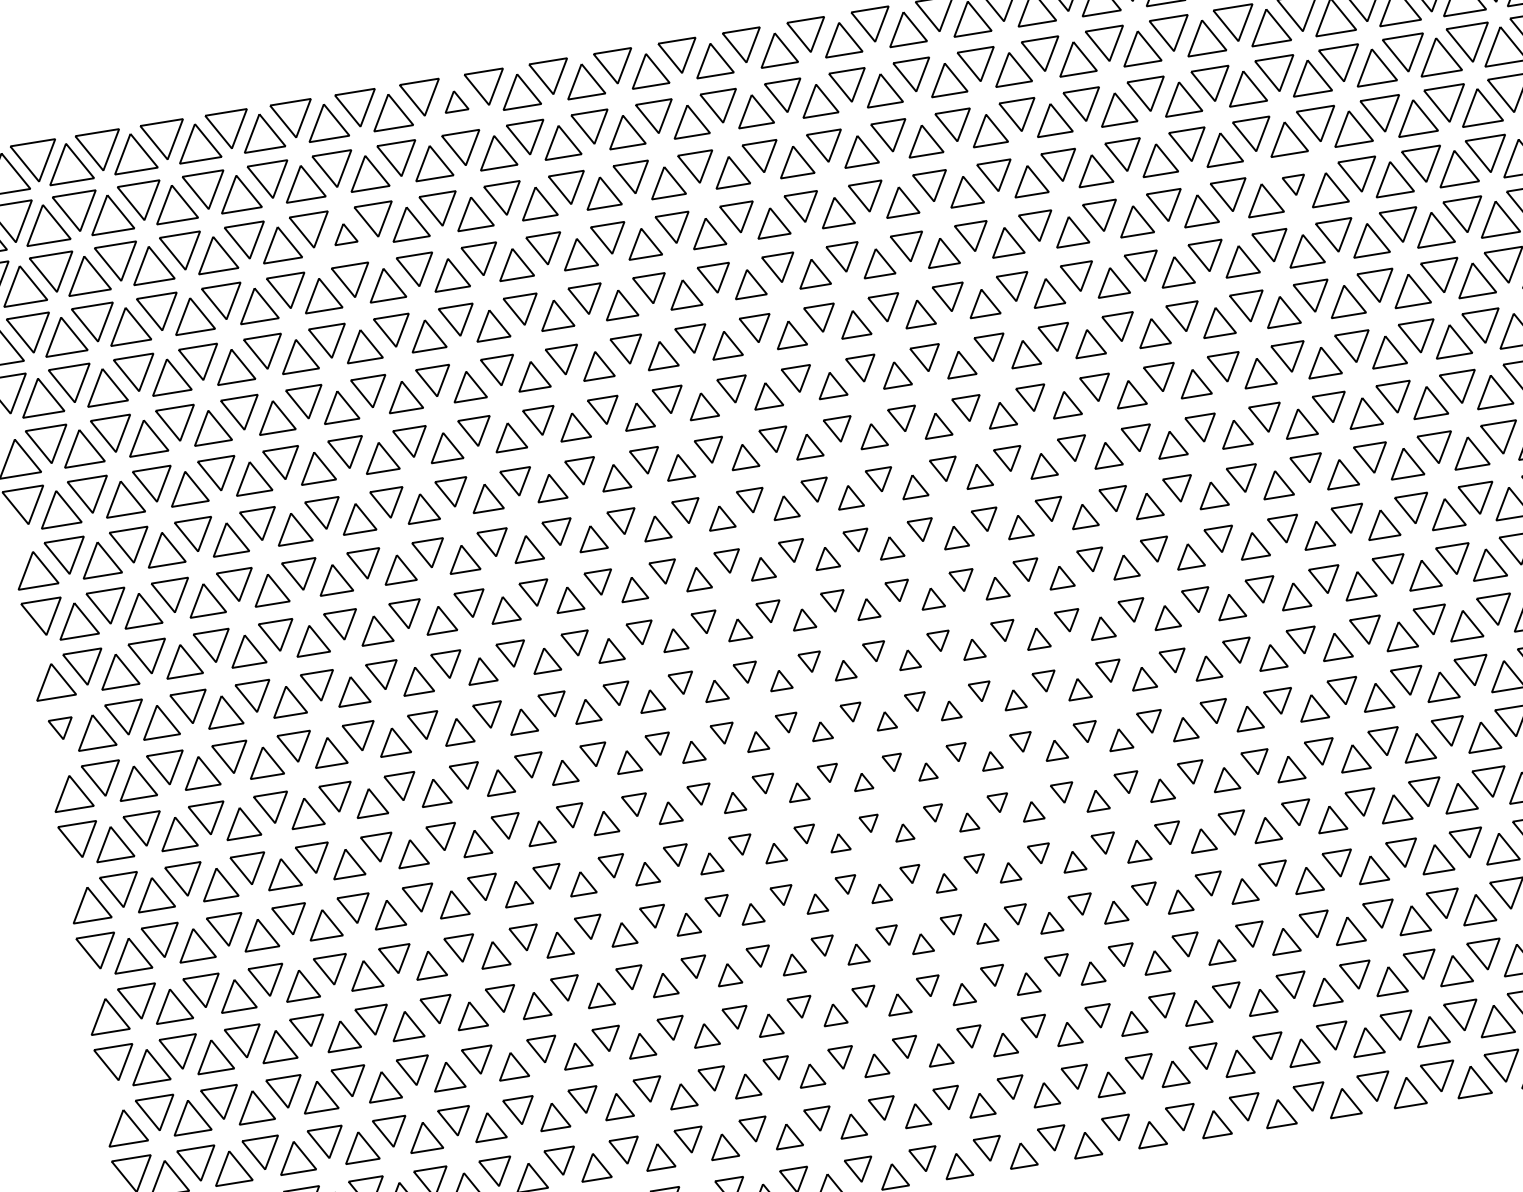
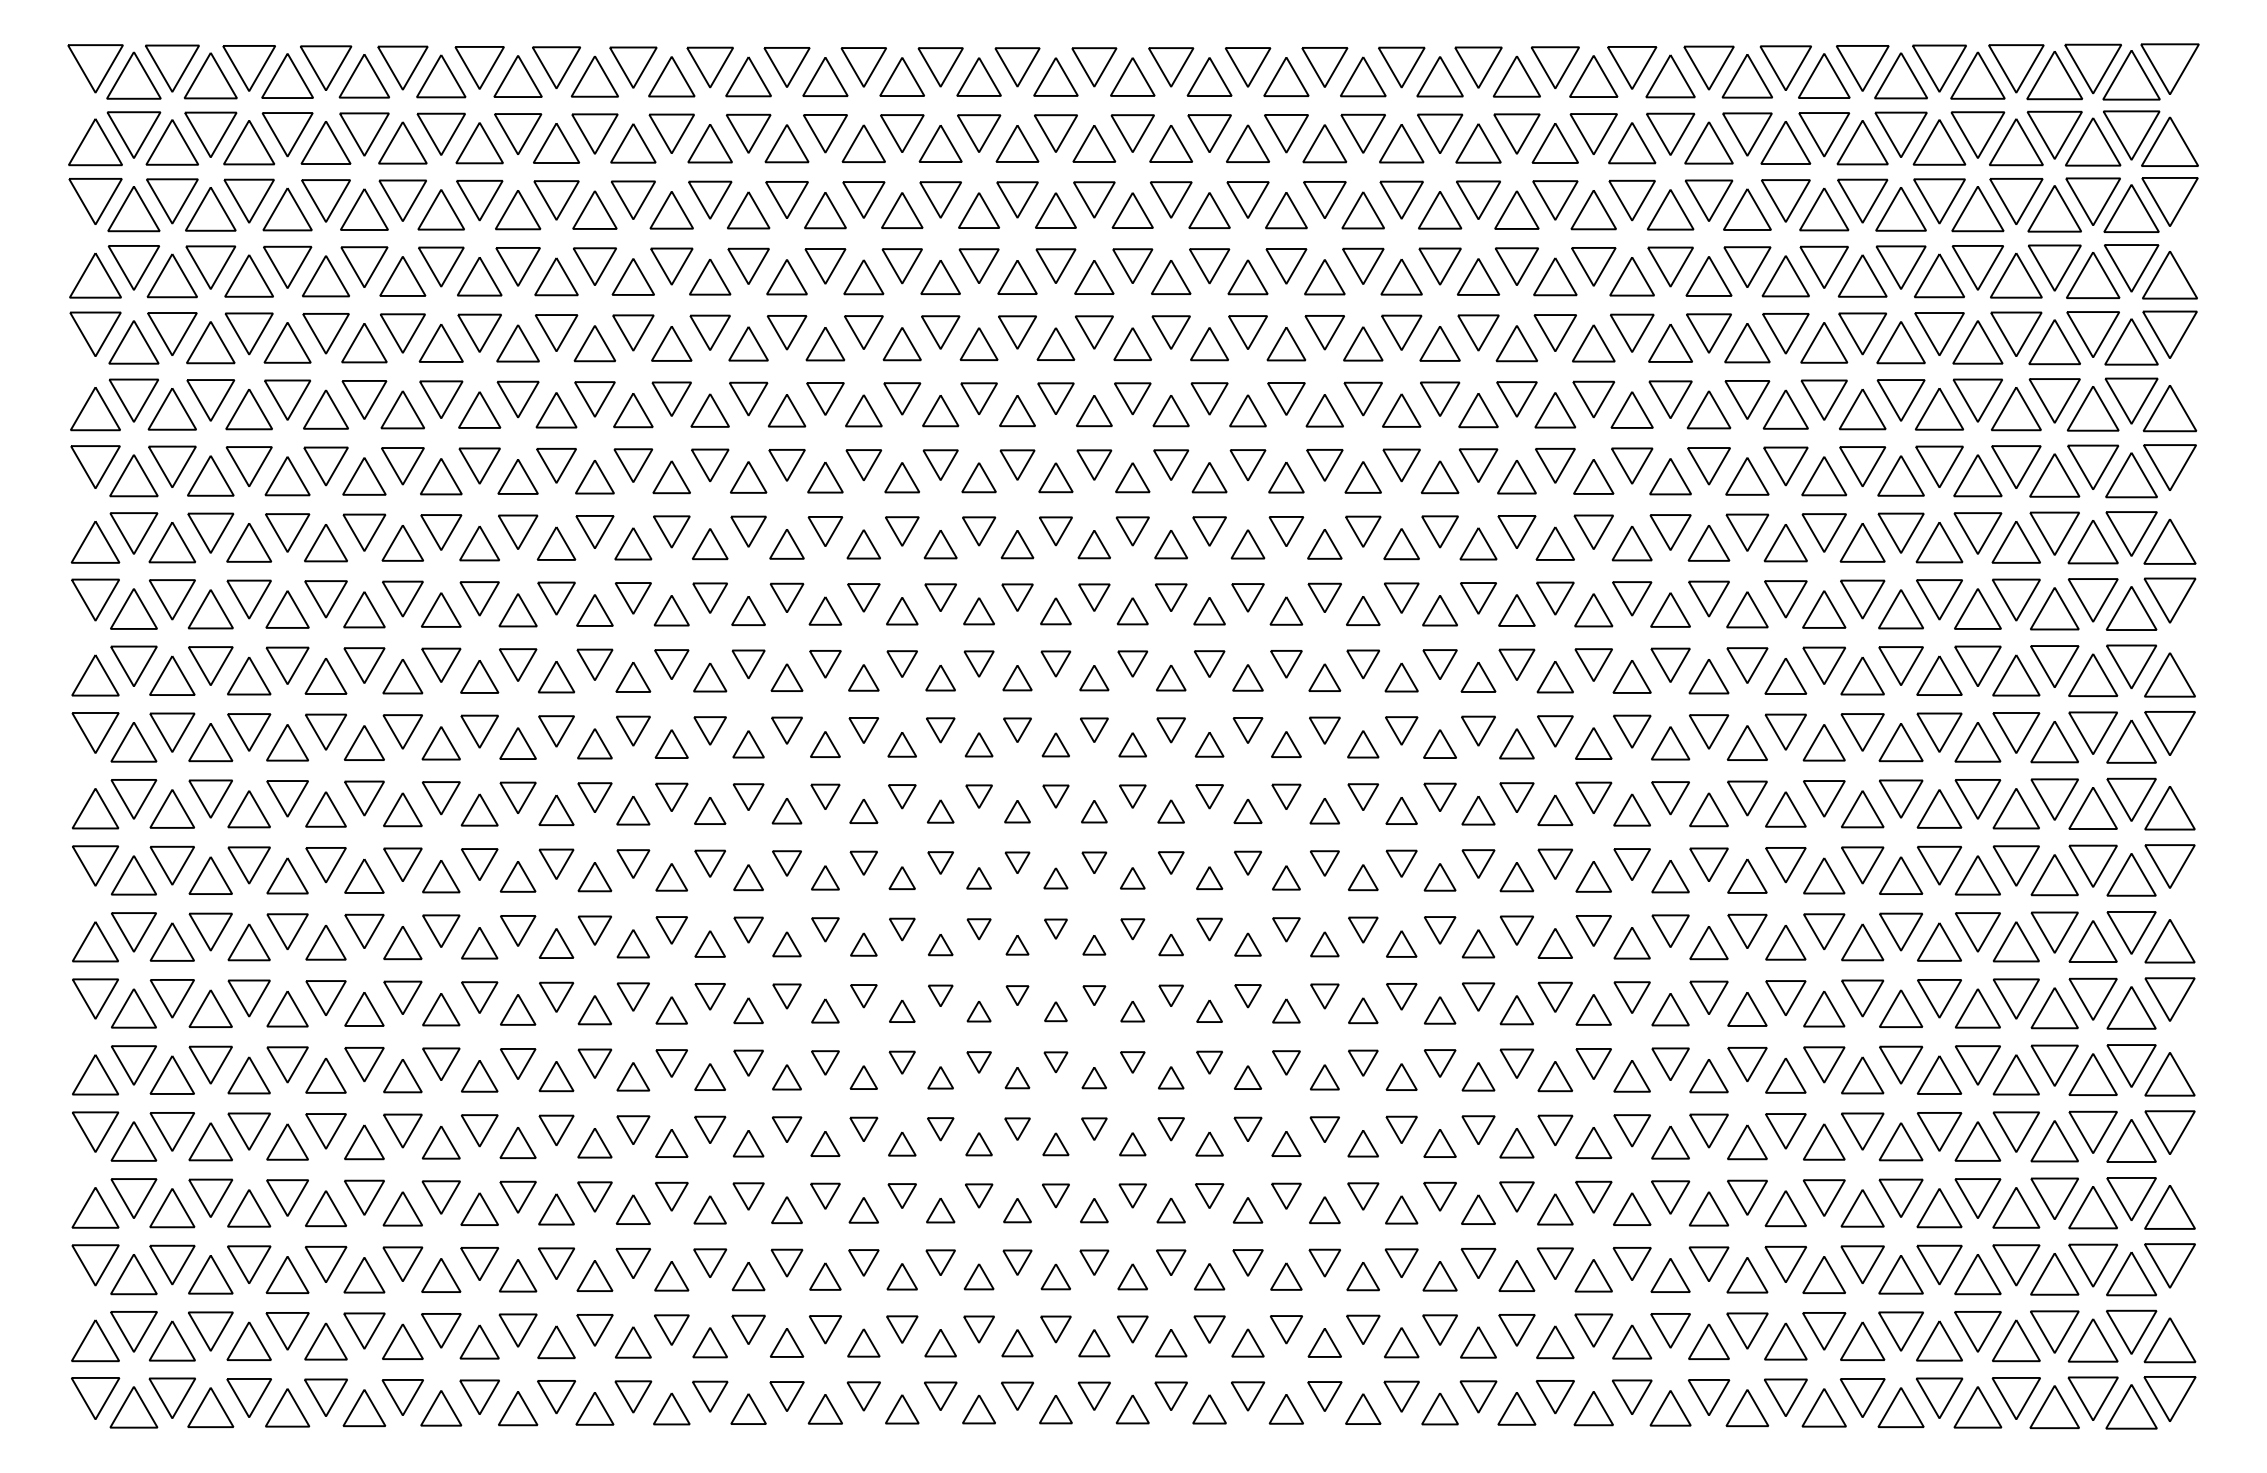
part: (455, 100) -> (671, 76), size x1.67
part: (1294, 185) -> (1631, 332), size x1.67
part: (345, 233) -> (518, 210), size x1.67
part: (61, 728) -> (95, 732), size x1.67

